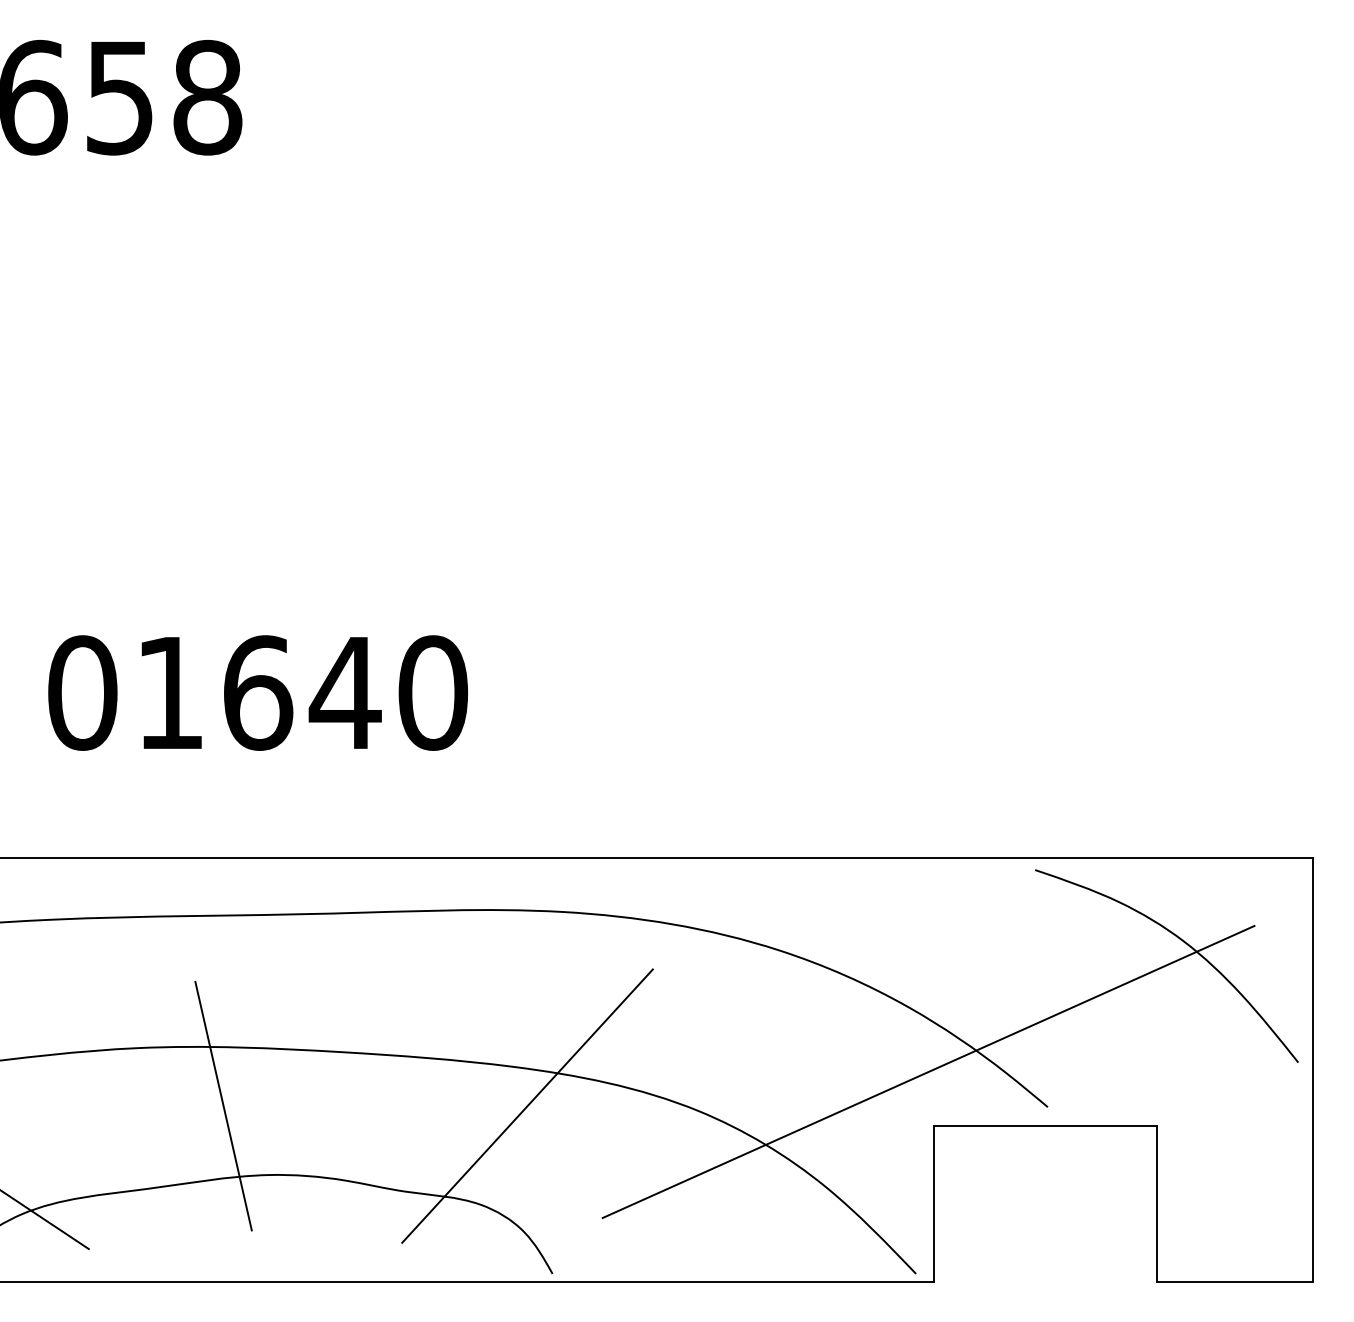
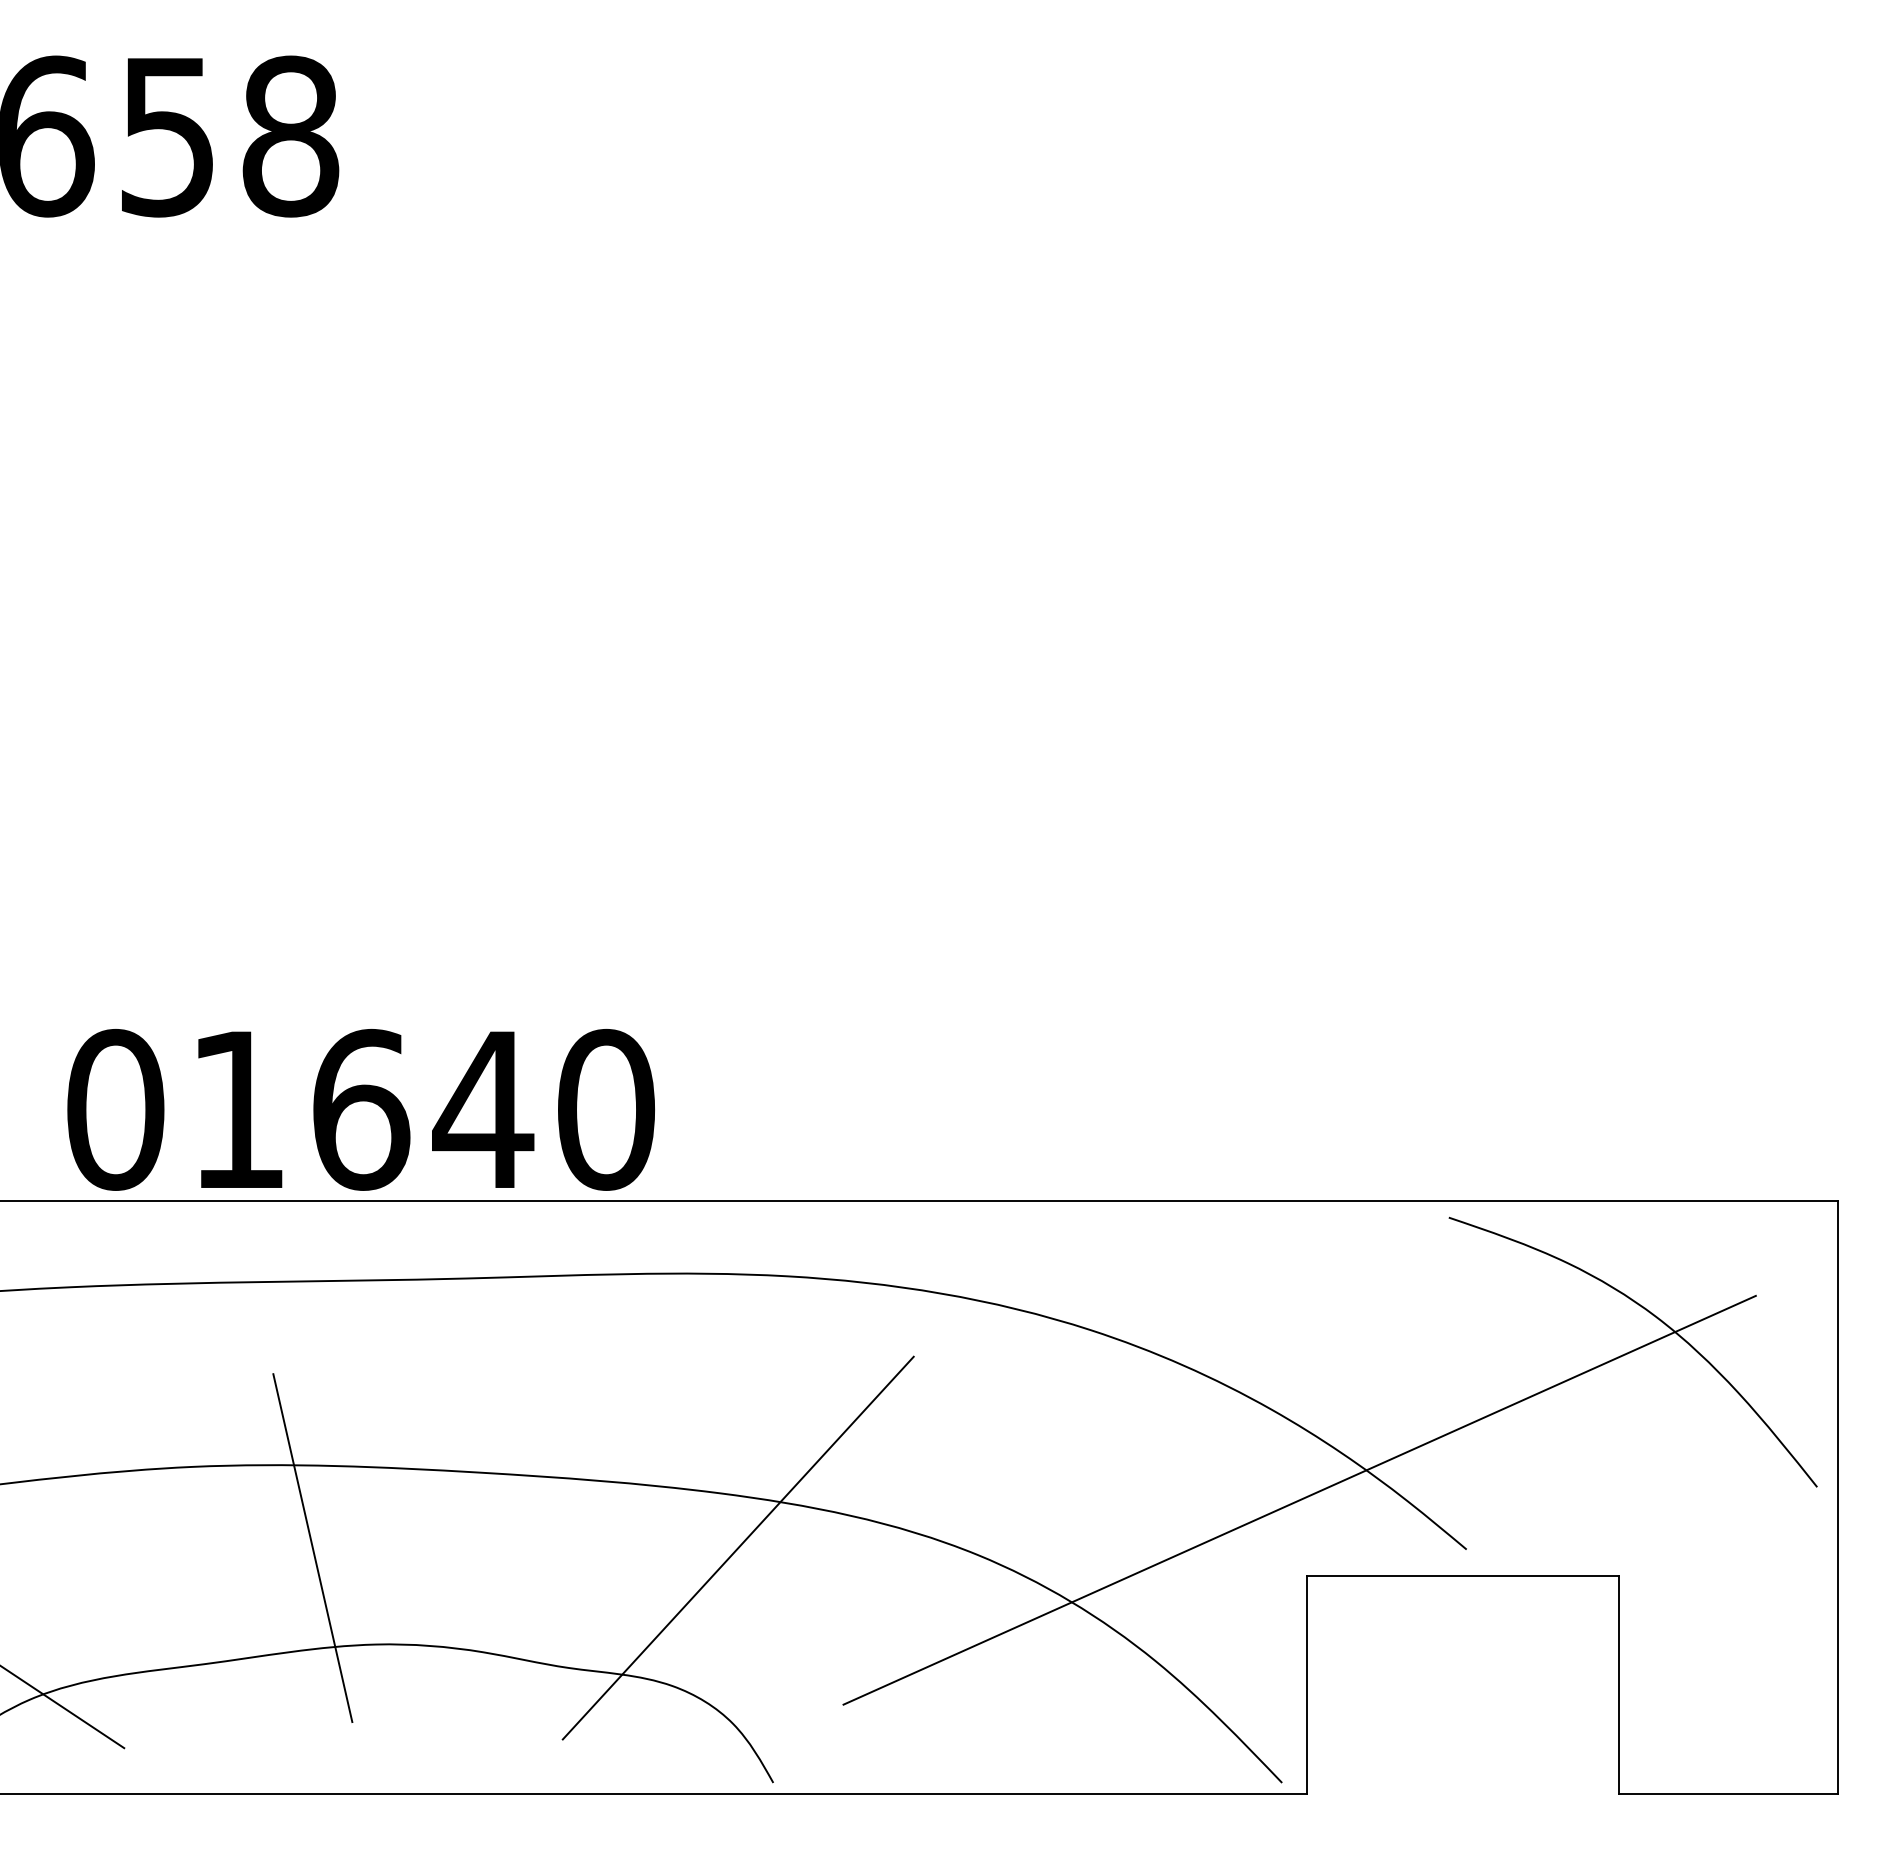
text: (257, 692) -> (360, 1109), moved

